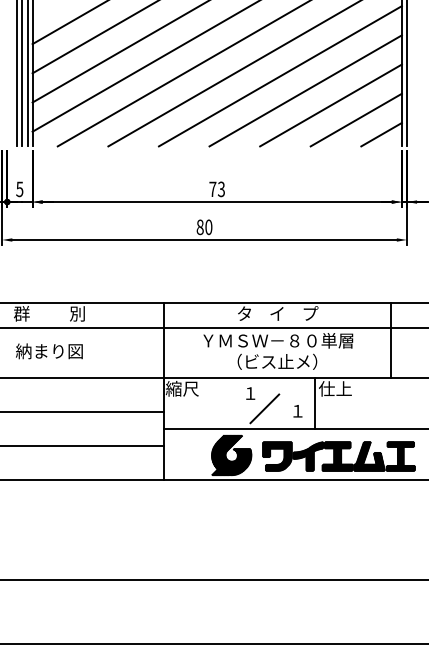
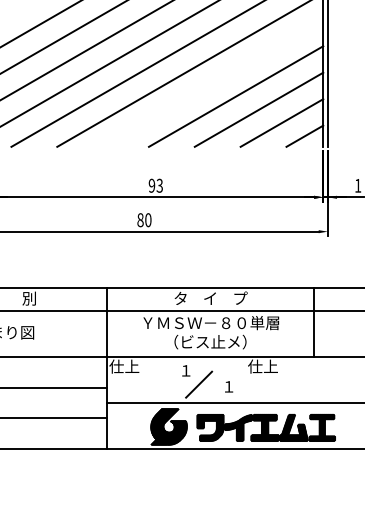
line: (279, 76) -> (212, 83), removed
text: (212, 189) -> (151, 185), 73 -> 93
text: (181, 388) -> (123, 366), 縮尺 -> 仕上
line: (315, 403) -> (244, 379), removed

